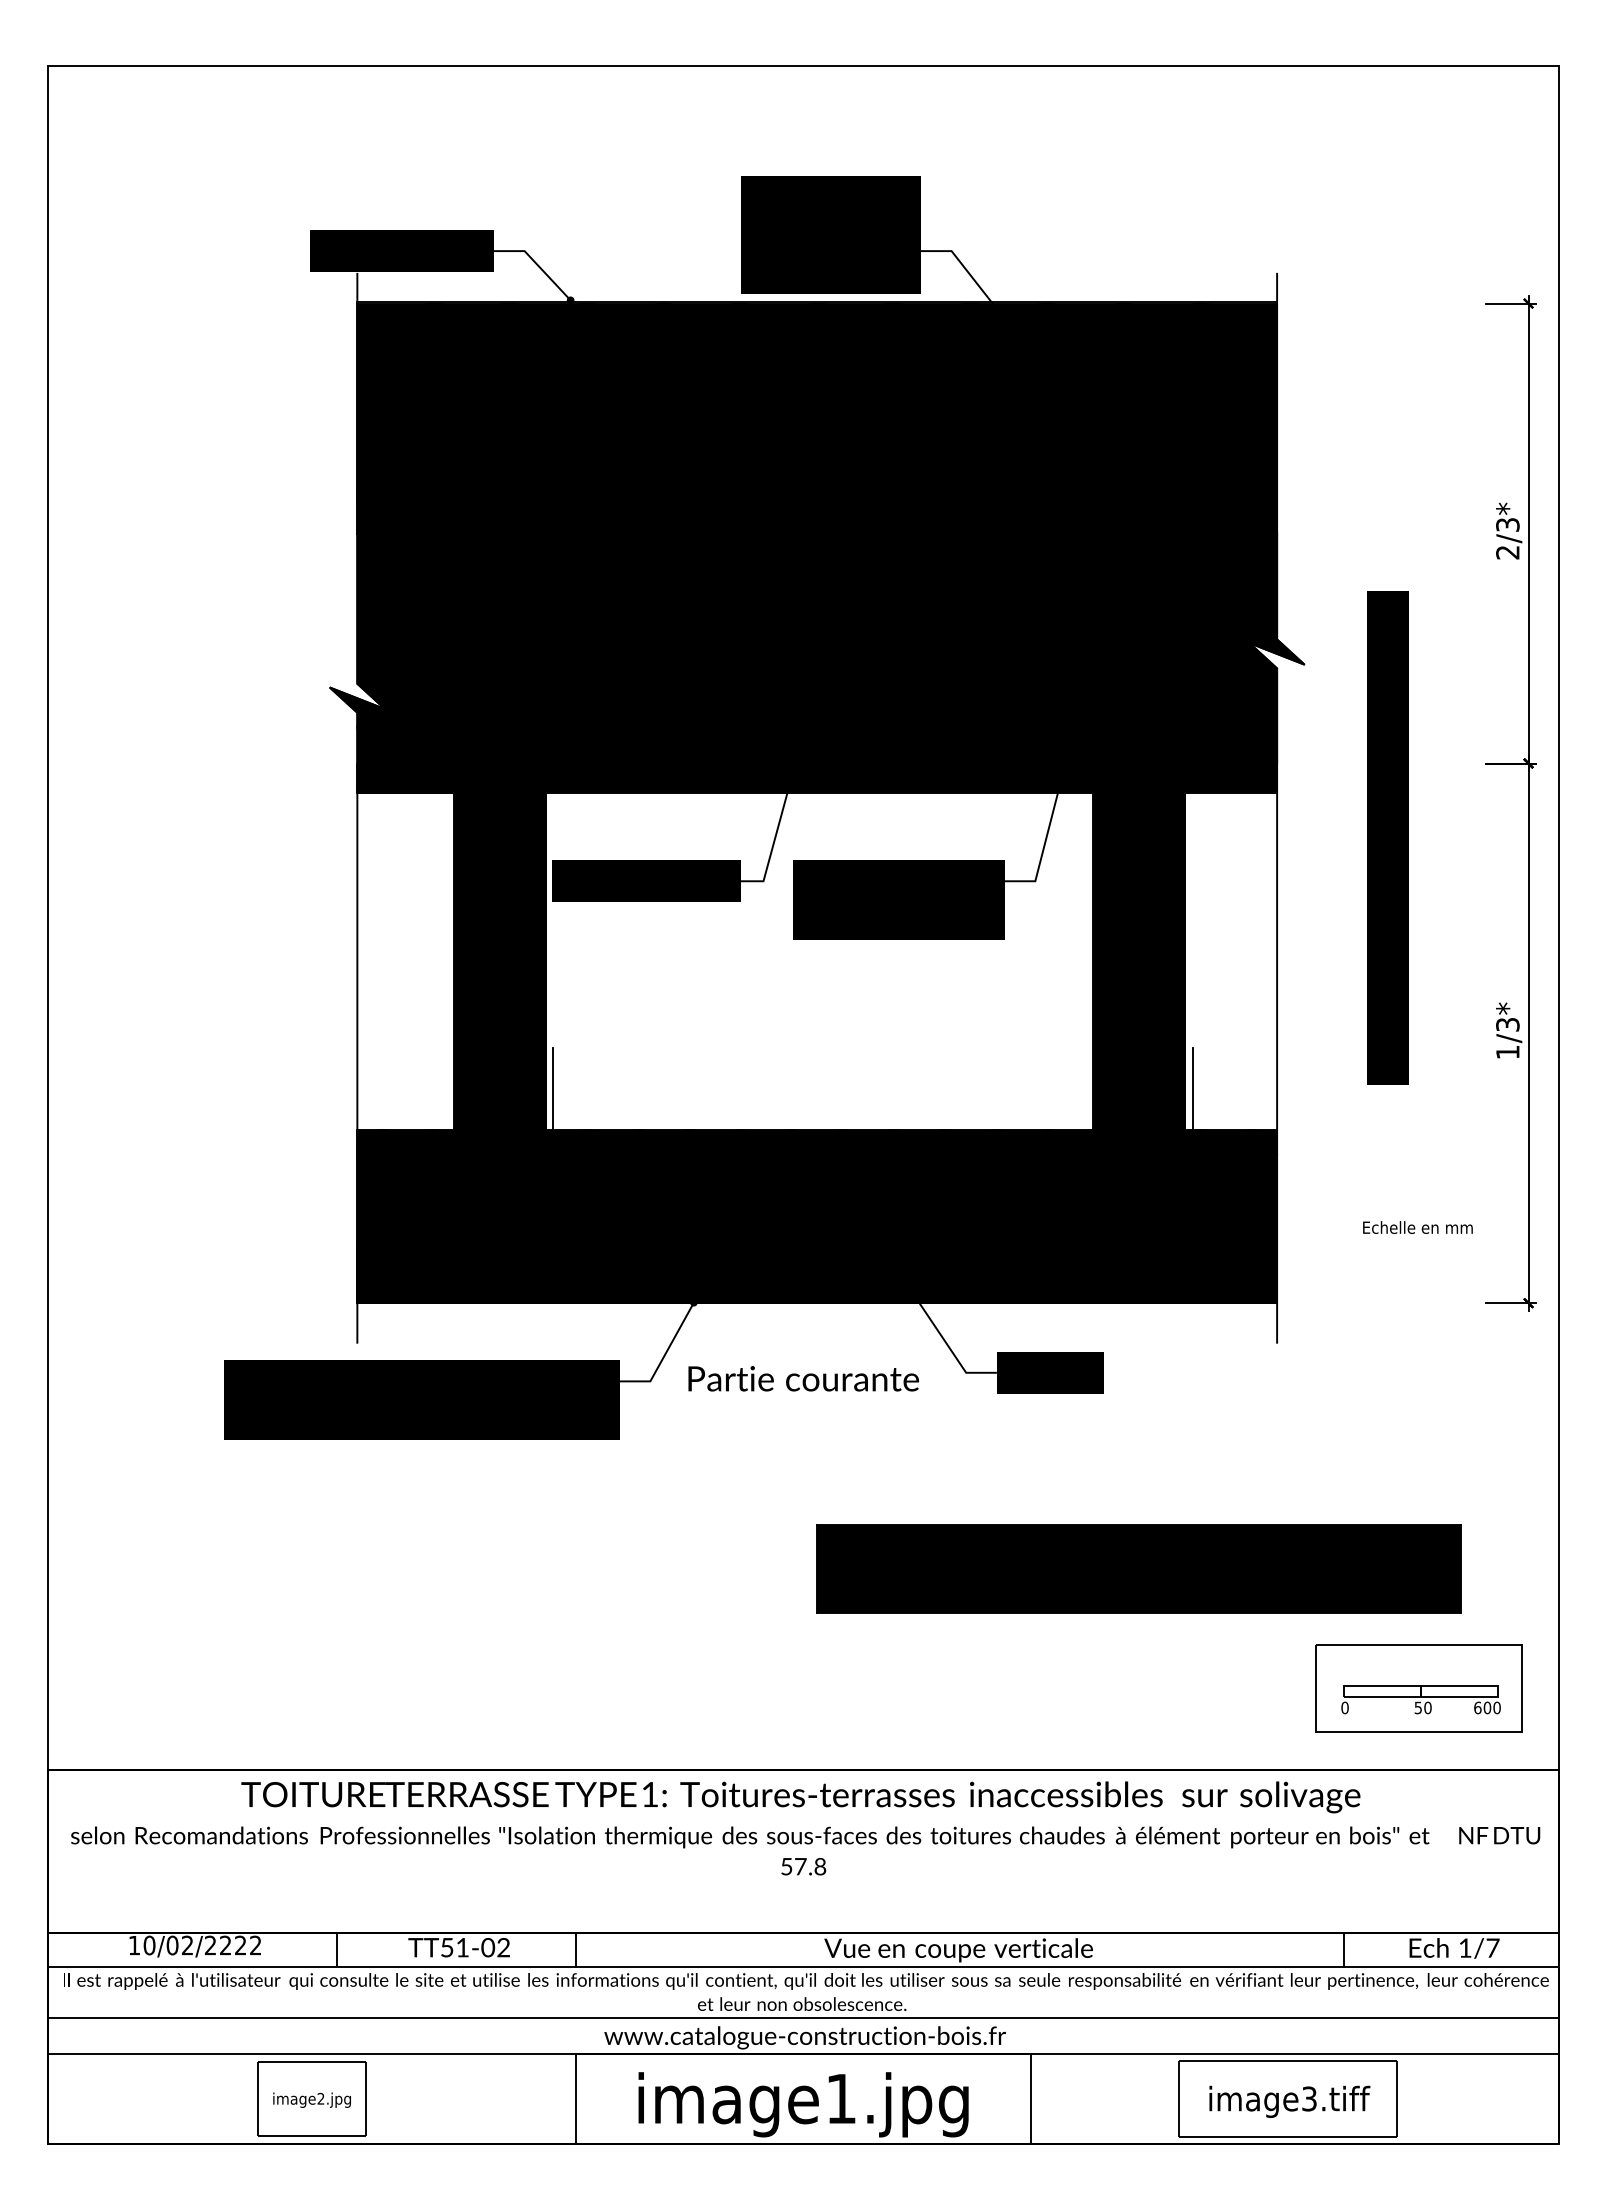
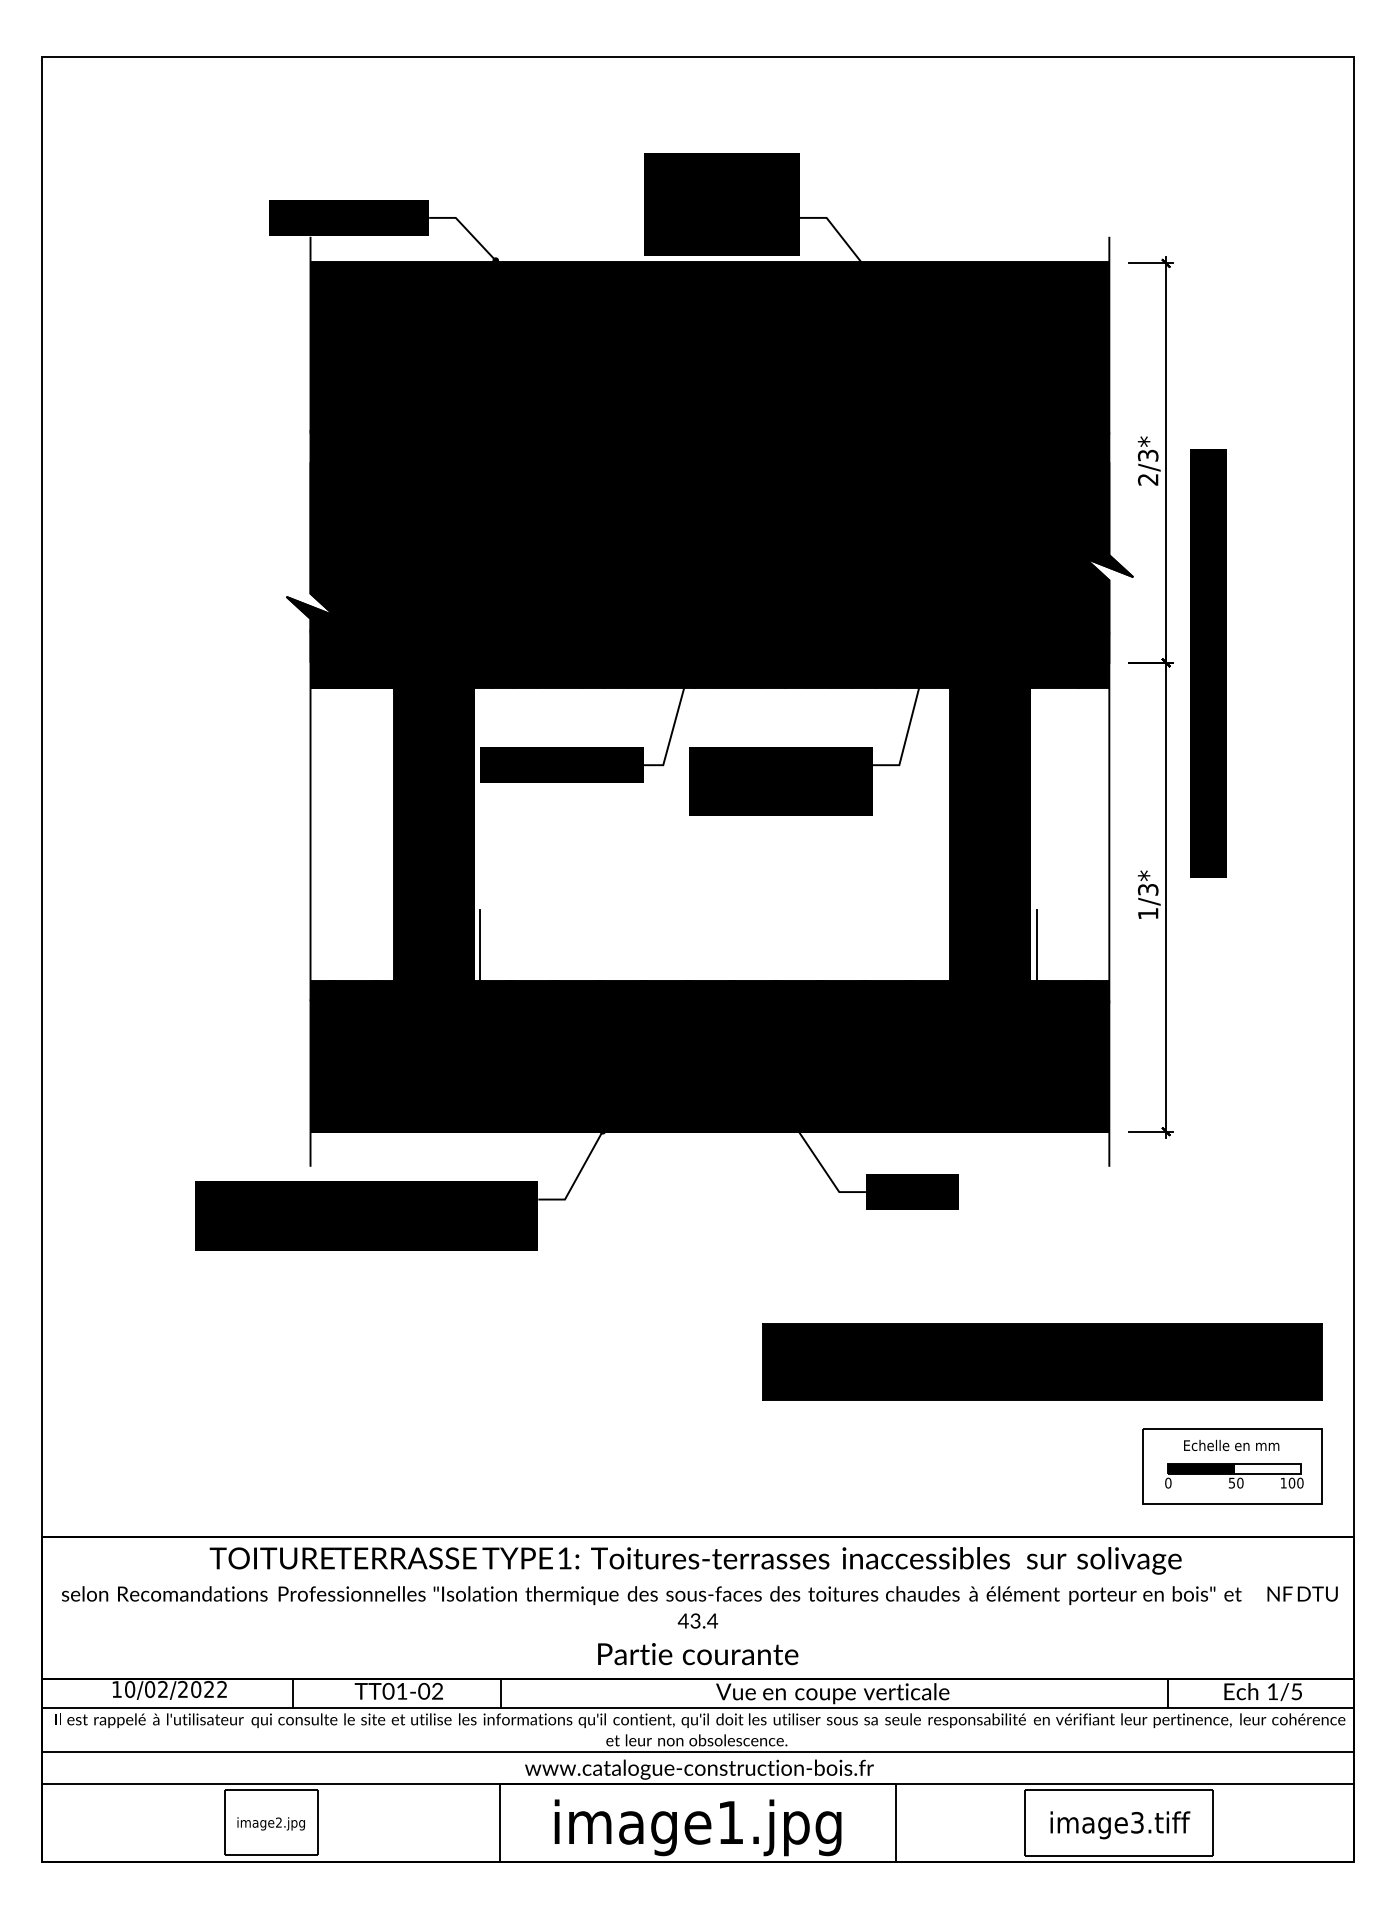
part: (1528, 803) -> (1166, 697), moved
text: (1387, 837) -> (1207, 662), moved
text: (1417, 1227) -> (1231, 1445), moved
text: (803, 1378) -> (698, 1653), moved
part: (1138, 1568) -> (1041, 1362), moved
fill: (1382, 1690) -> (1200, 1468), added
text: (1477, 1707) -> (1283, 1482), 600 -> 100
text: (803, 1866) -> (698, 1620), 57.8 -> 43.4
text: (225, 1945) -> (196, 1689), 10/02/2222 -> 10/02/2022
text: (447, 1947) -> (388, 1691), \c16711848;TT51-02 -> \c16711848;TT01-02
text: (1492, 1947) -> (1296, 1691), 1/7 -> 1/5

